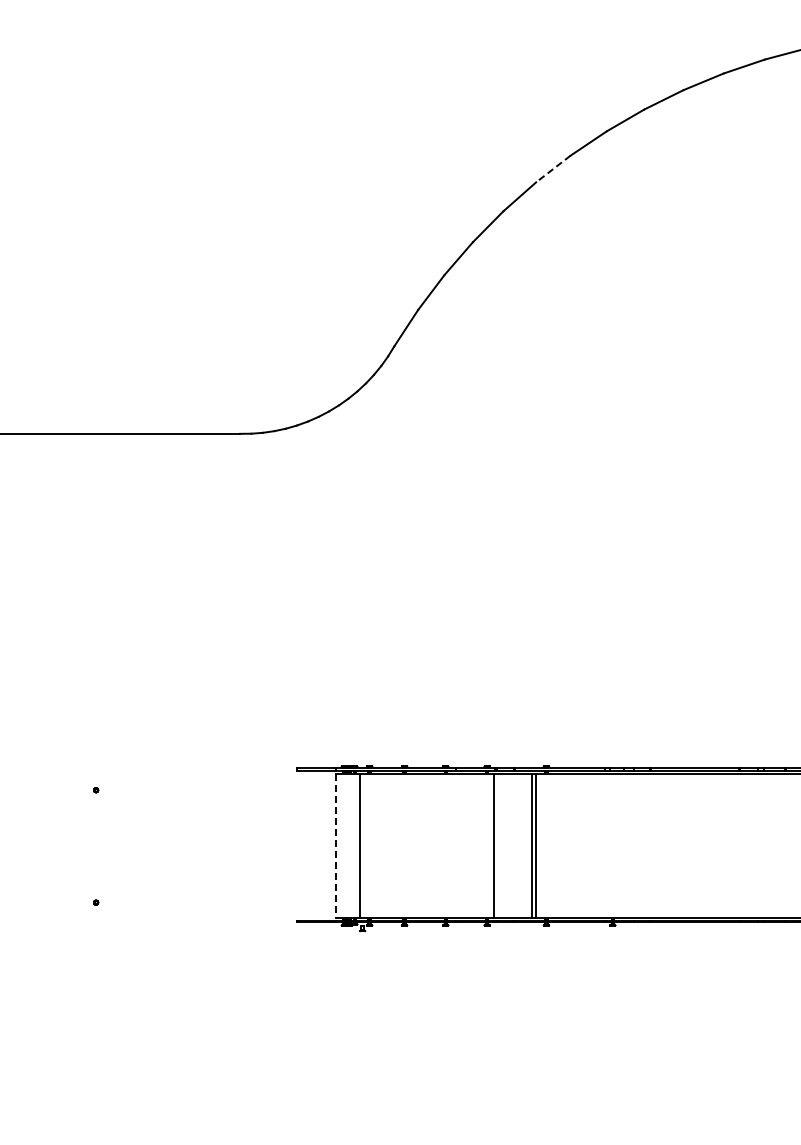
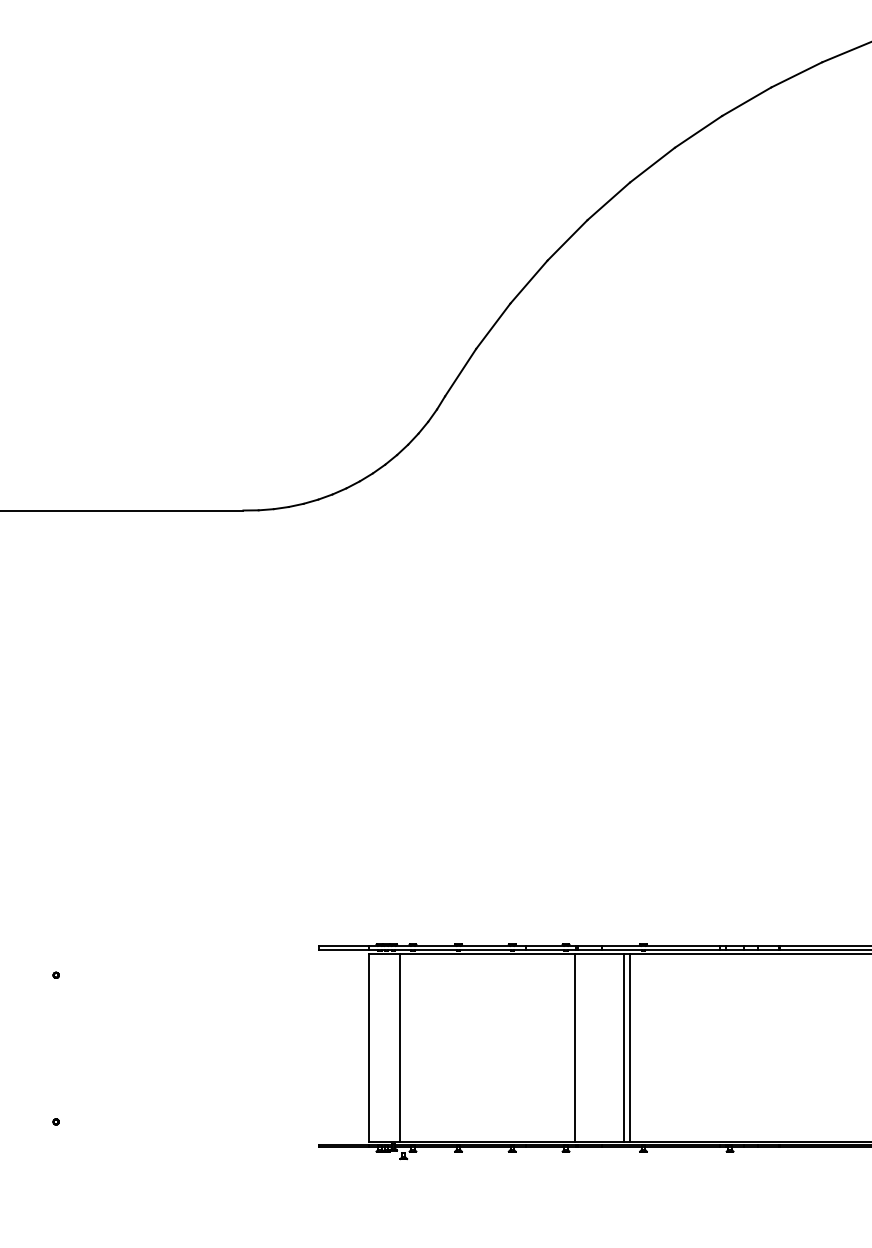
line: (553, 169) -> (652, 165), dashed -> solid
line: (335, 846) -> (368, 1048), dashed -> solid

